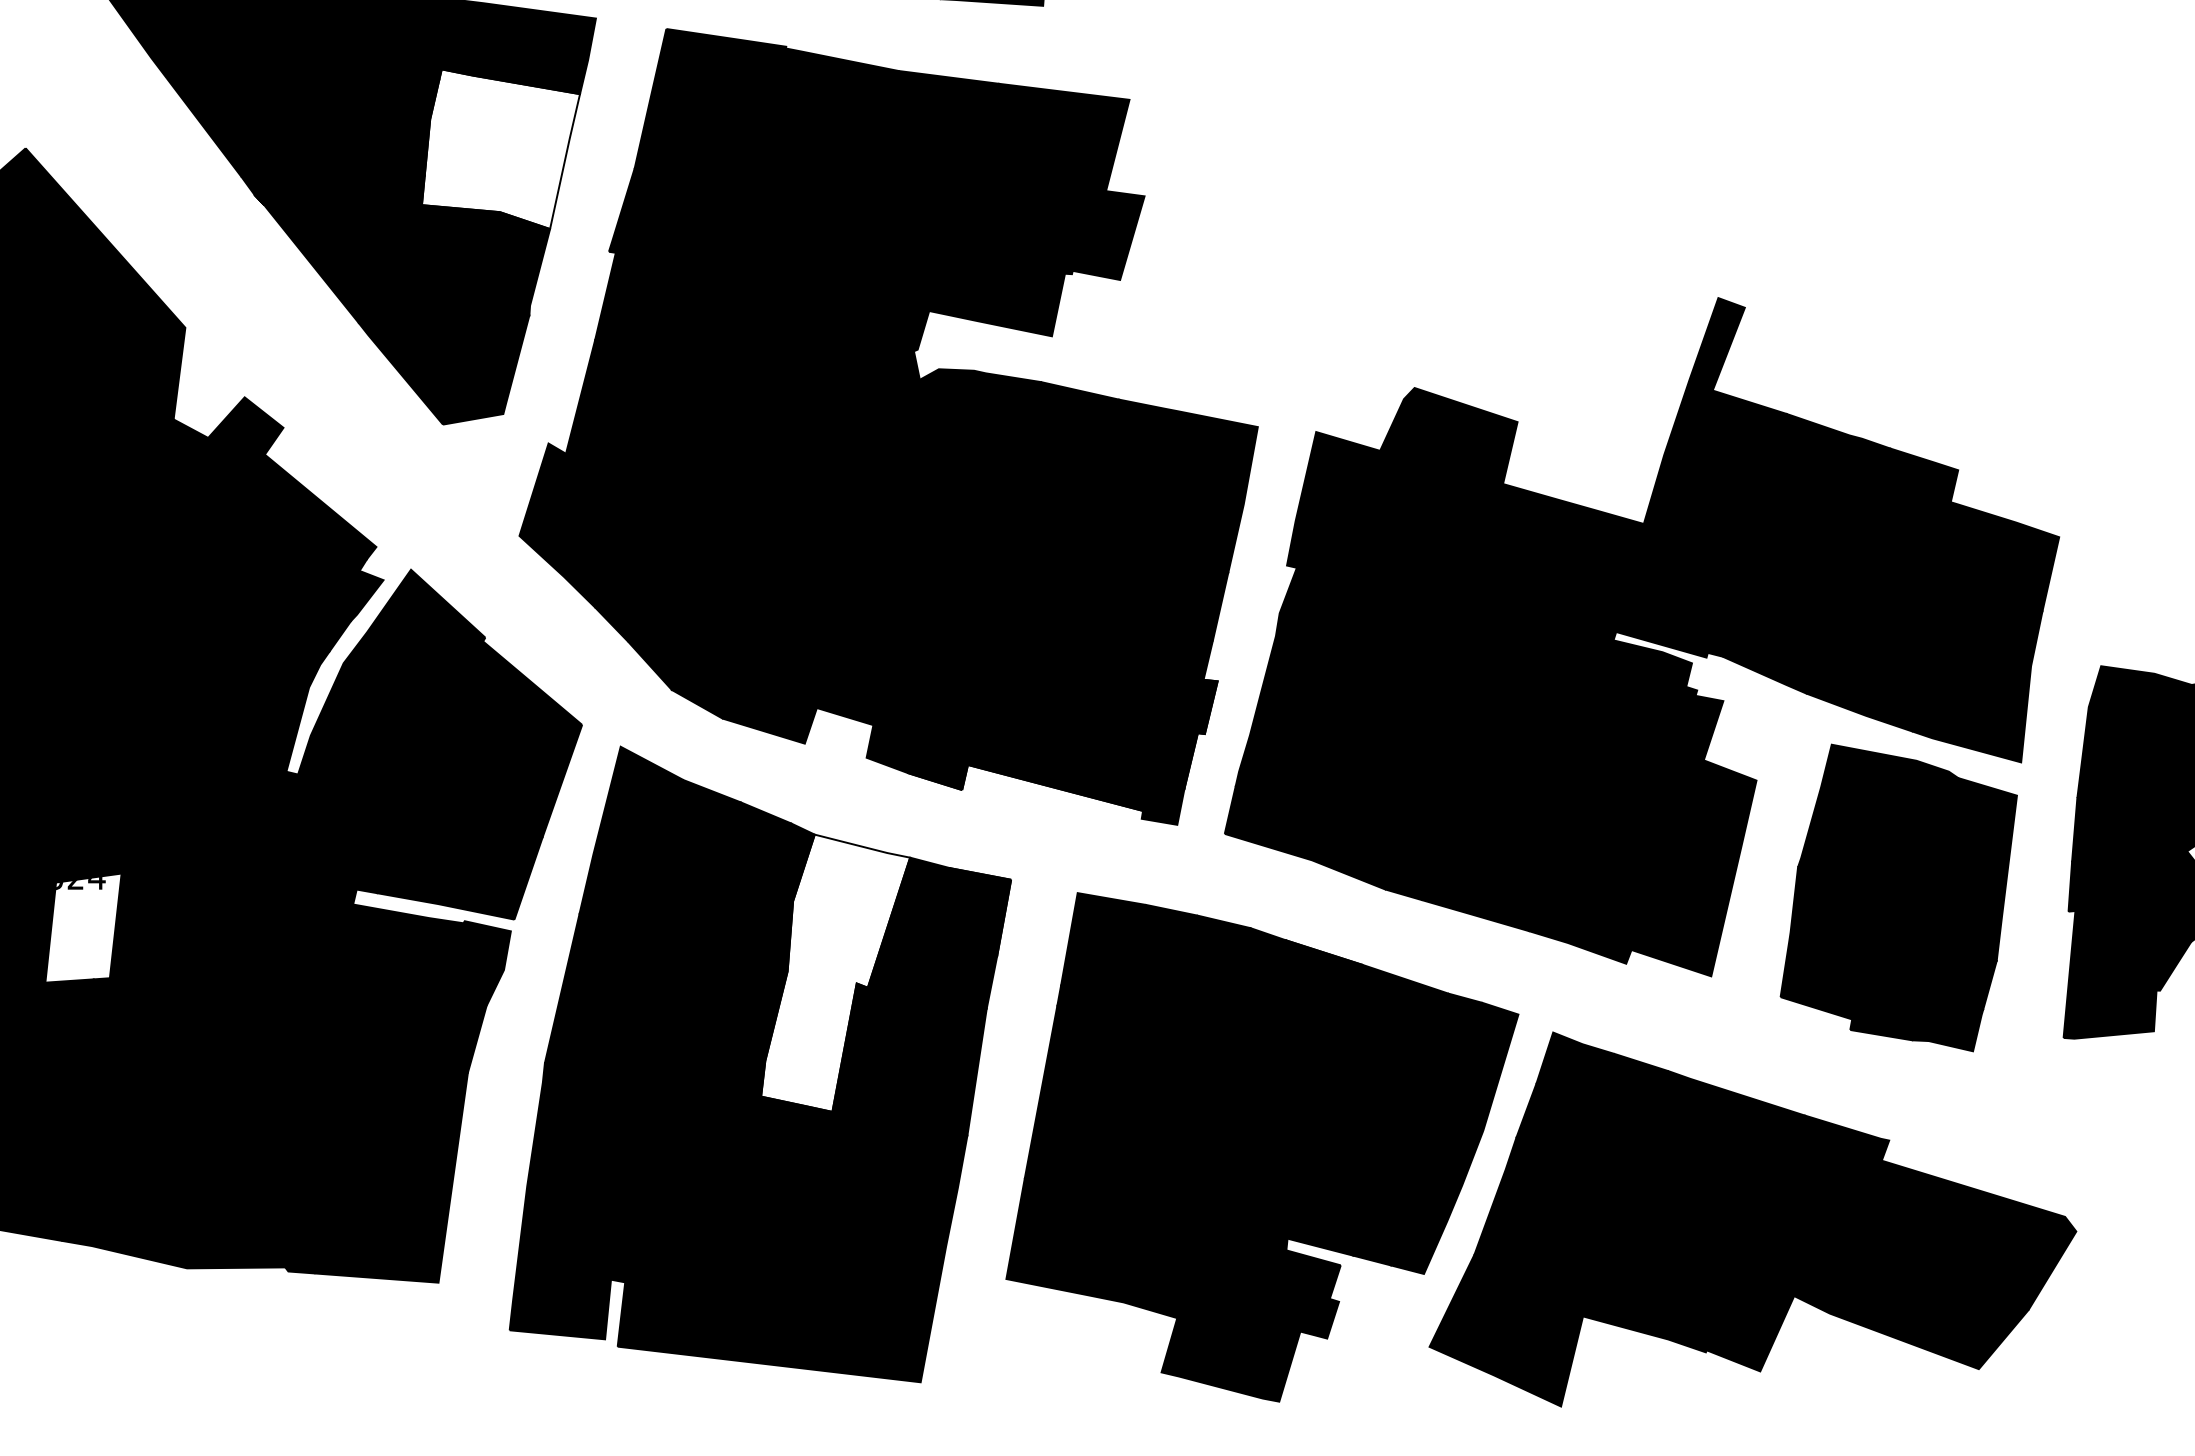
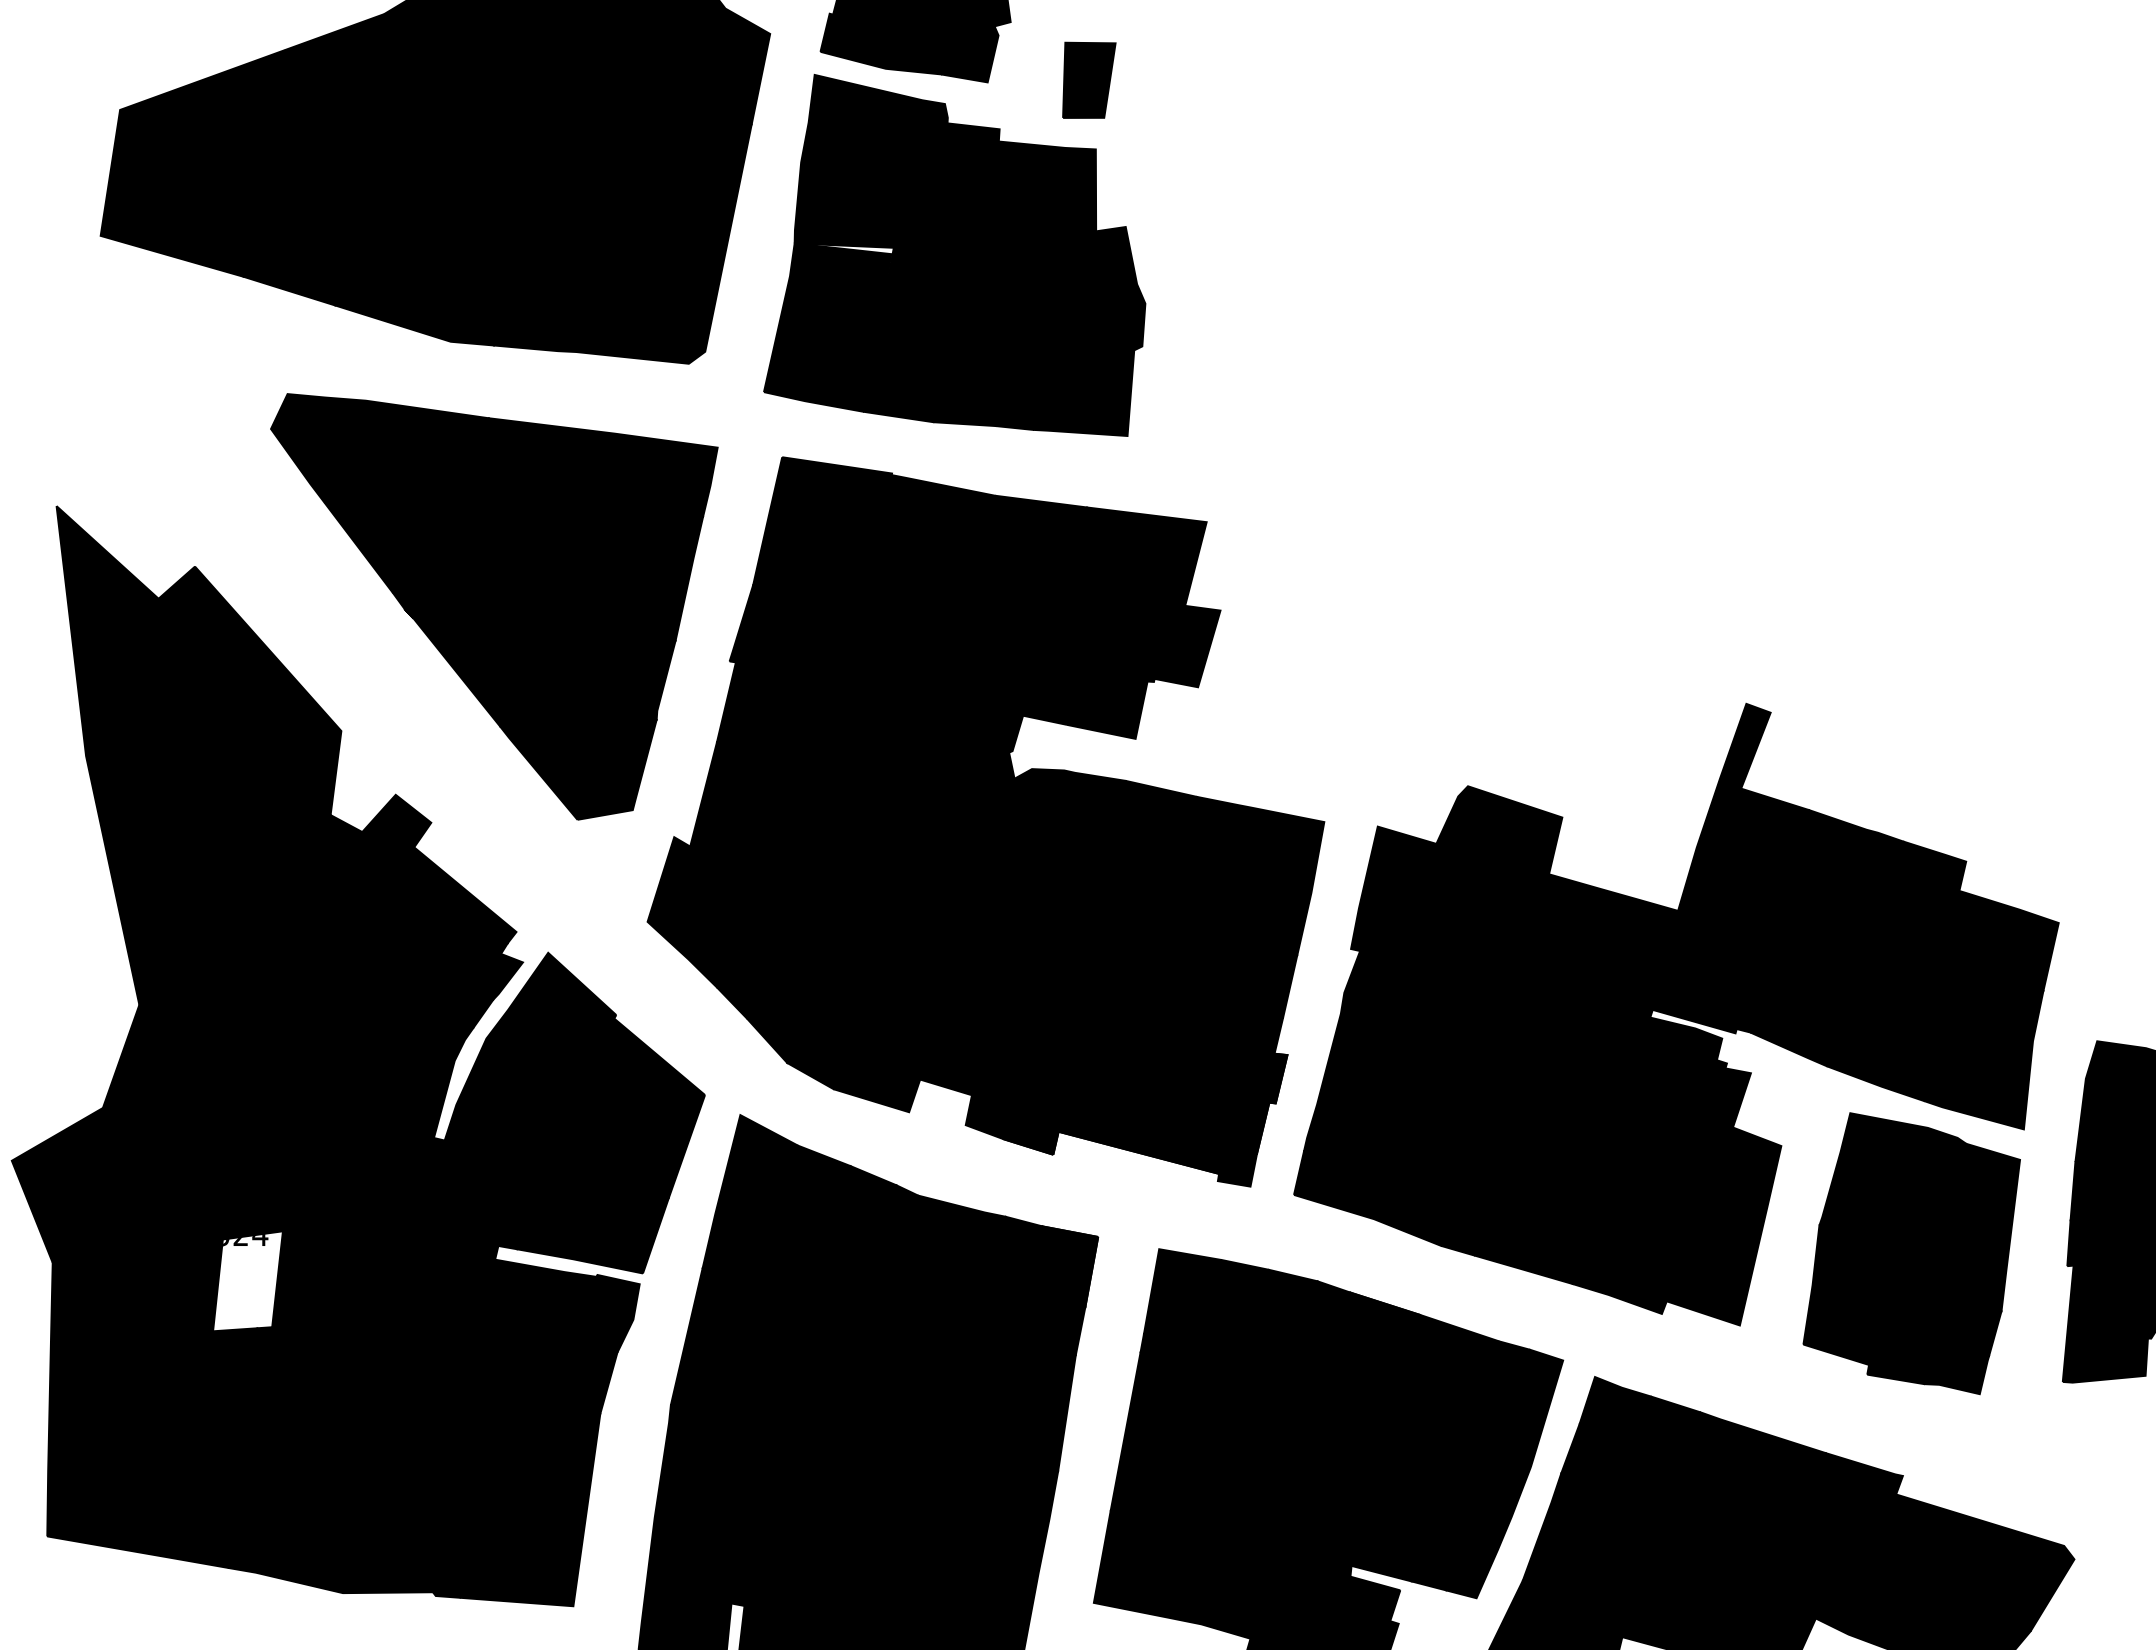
fill: (500, 149) -> (630, 567), added
fill: (835, 973) -> (937, 1322), added

